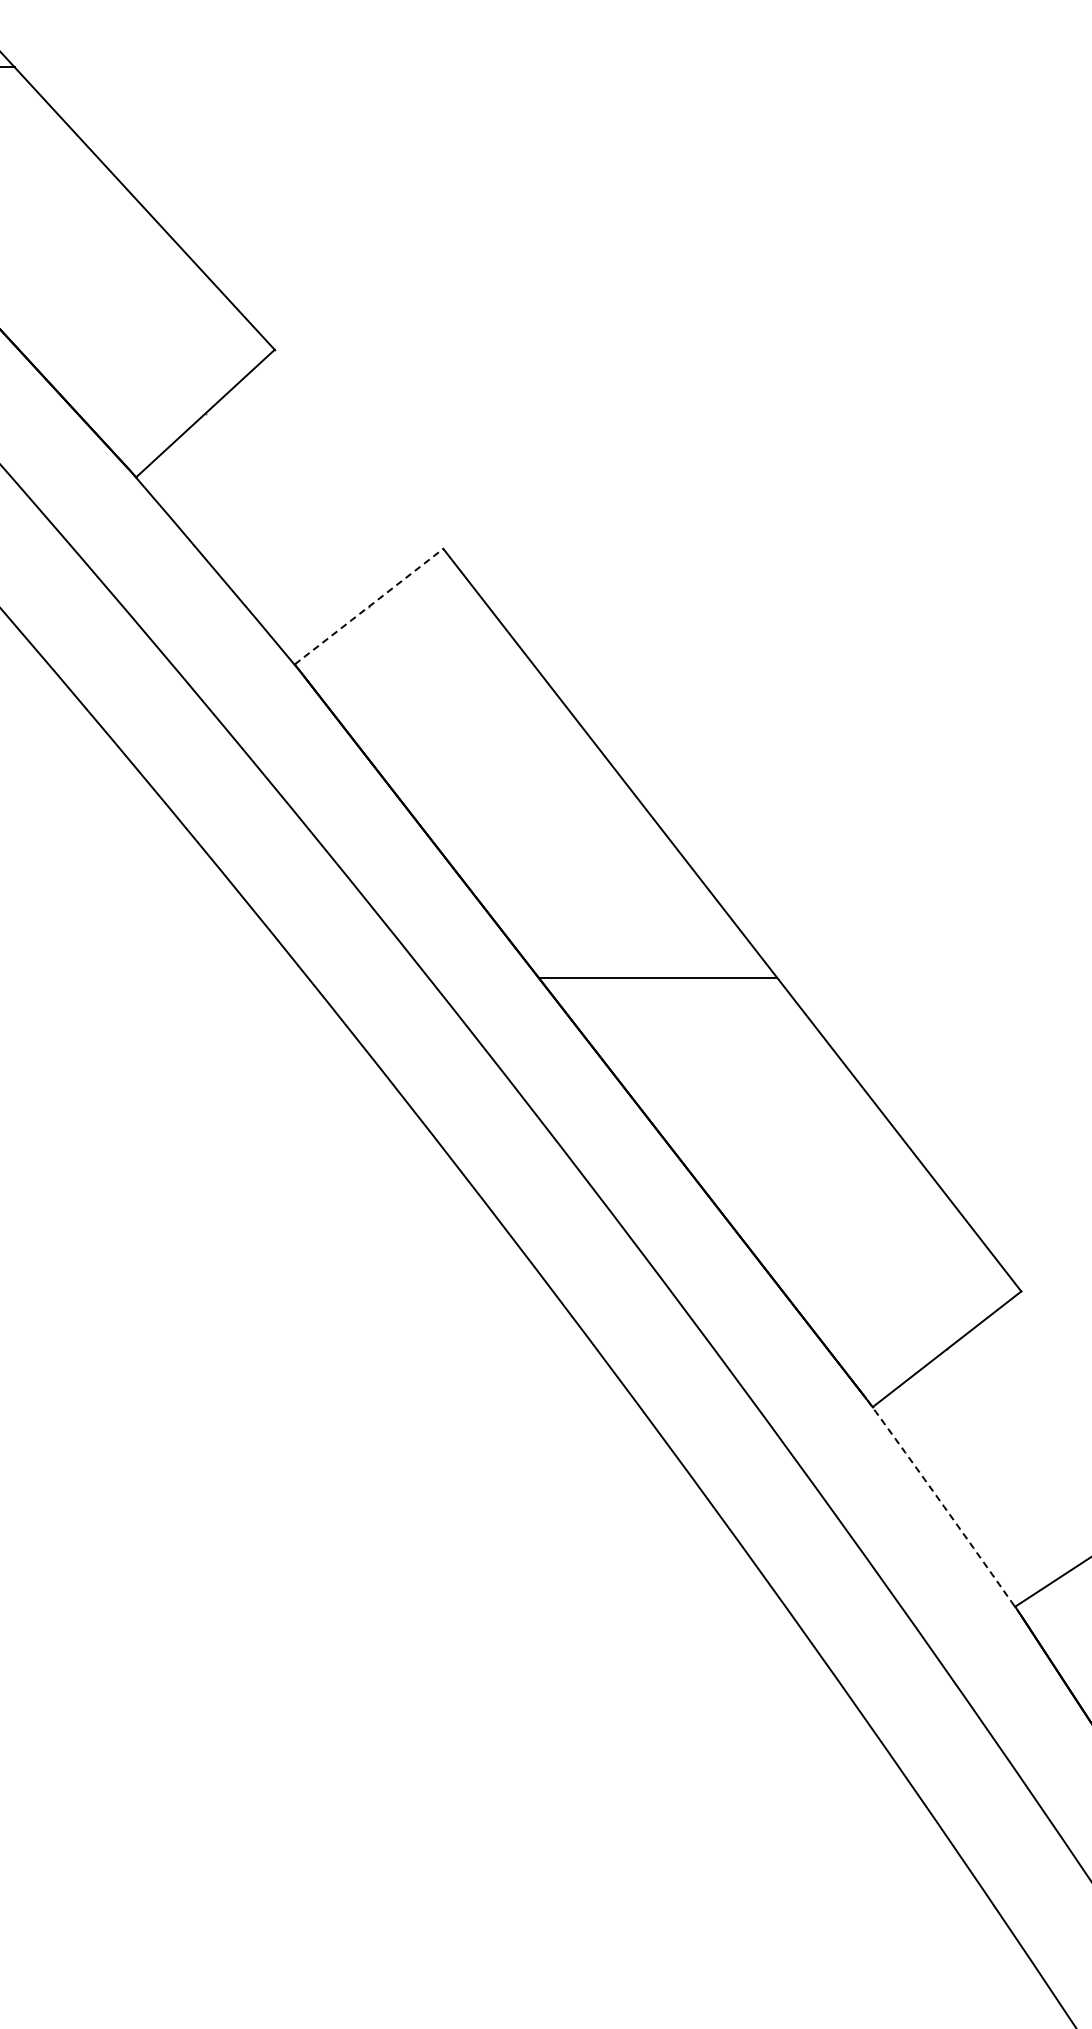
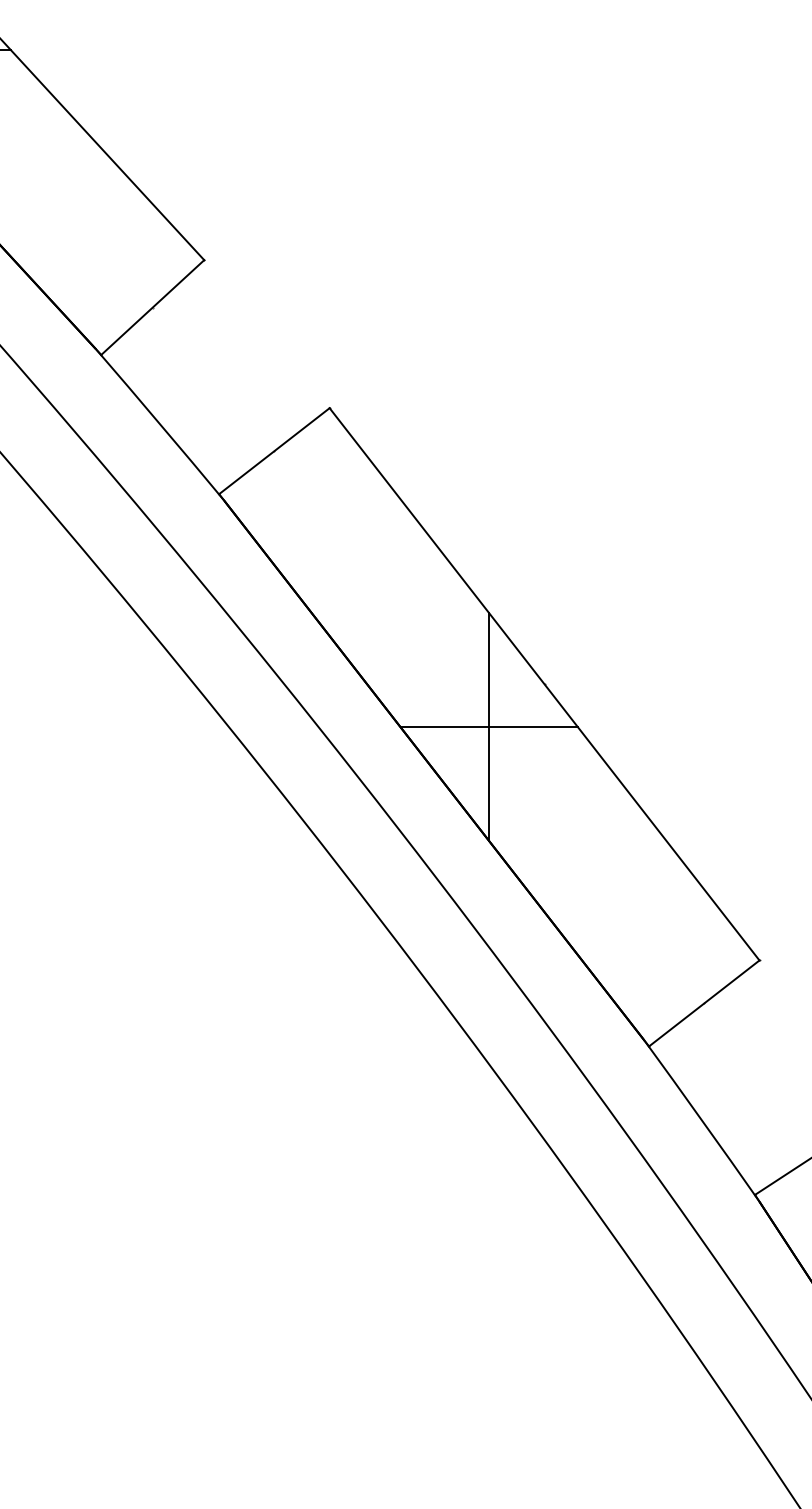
line: (369, 606) -> (274, 451), dashed -> solid
line: (658, 977) -> (489, 726), added
arc: (944, 1506) -> (702, 1120), dashed -> solid

